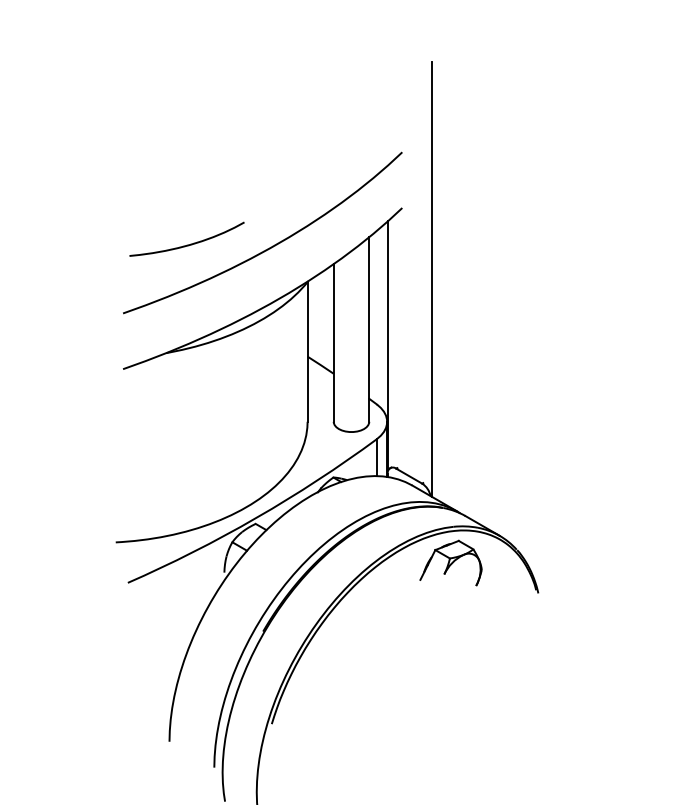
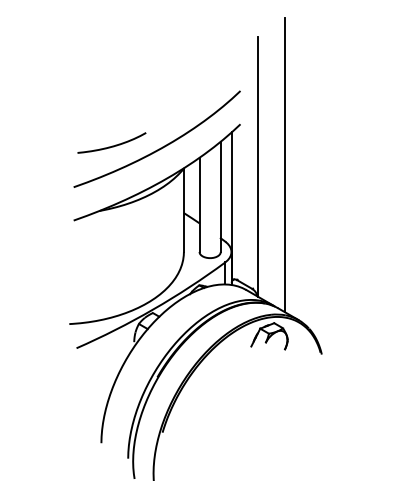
line: (475, 275) -> (284, 164), added

